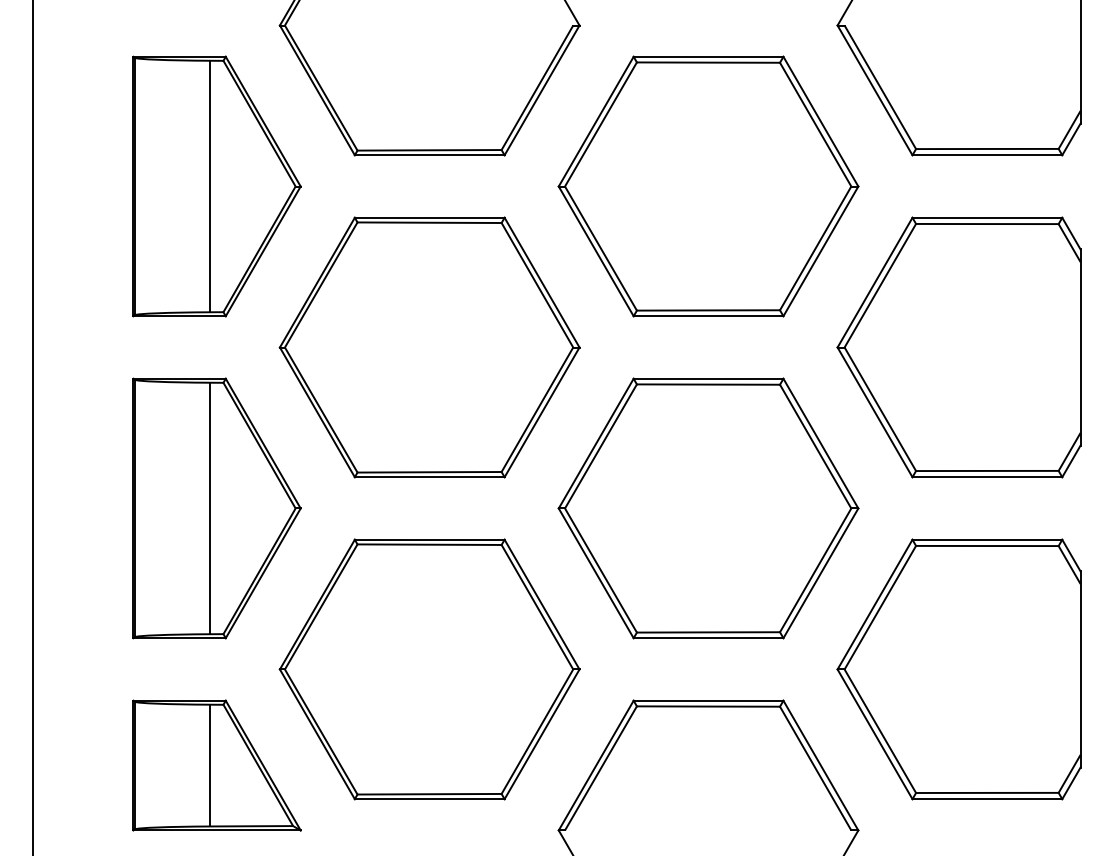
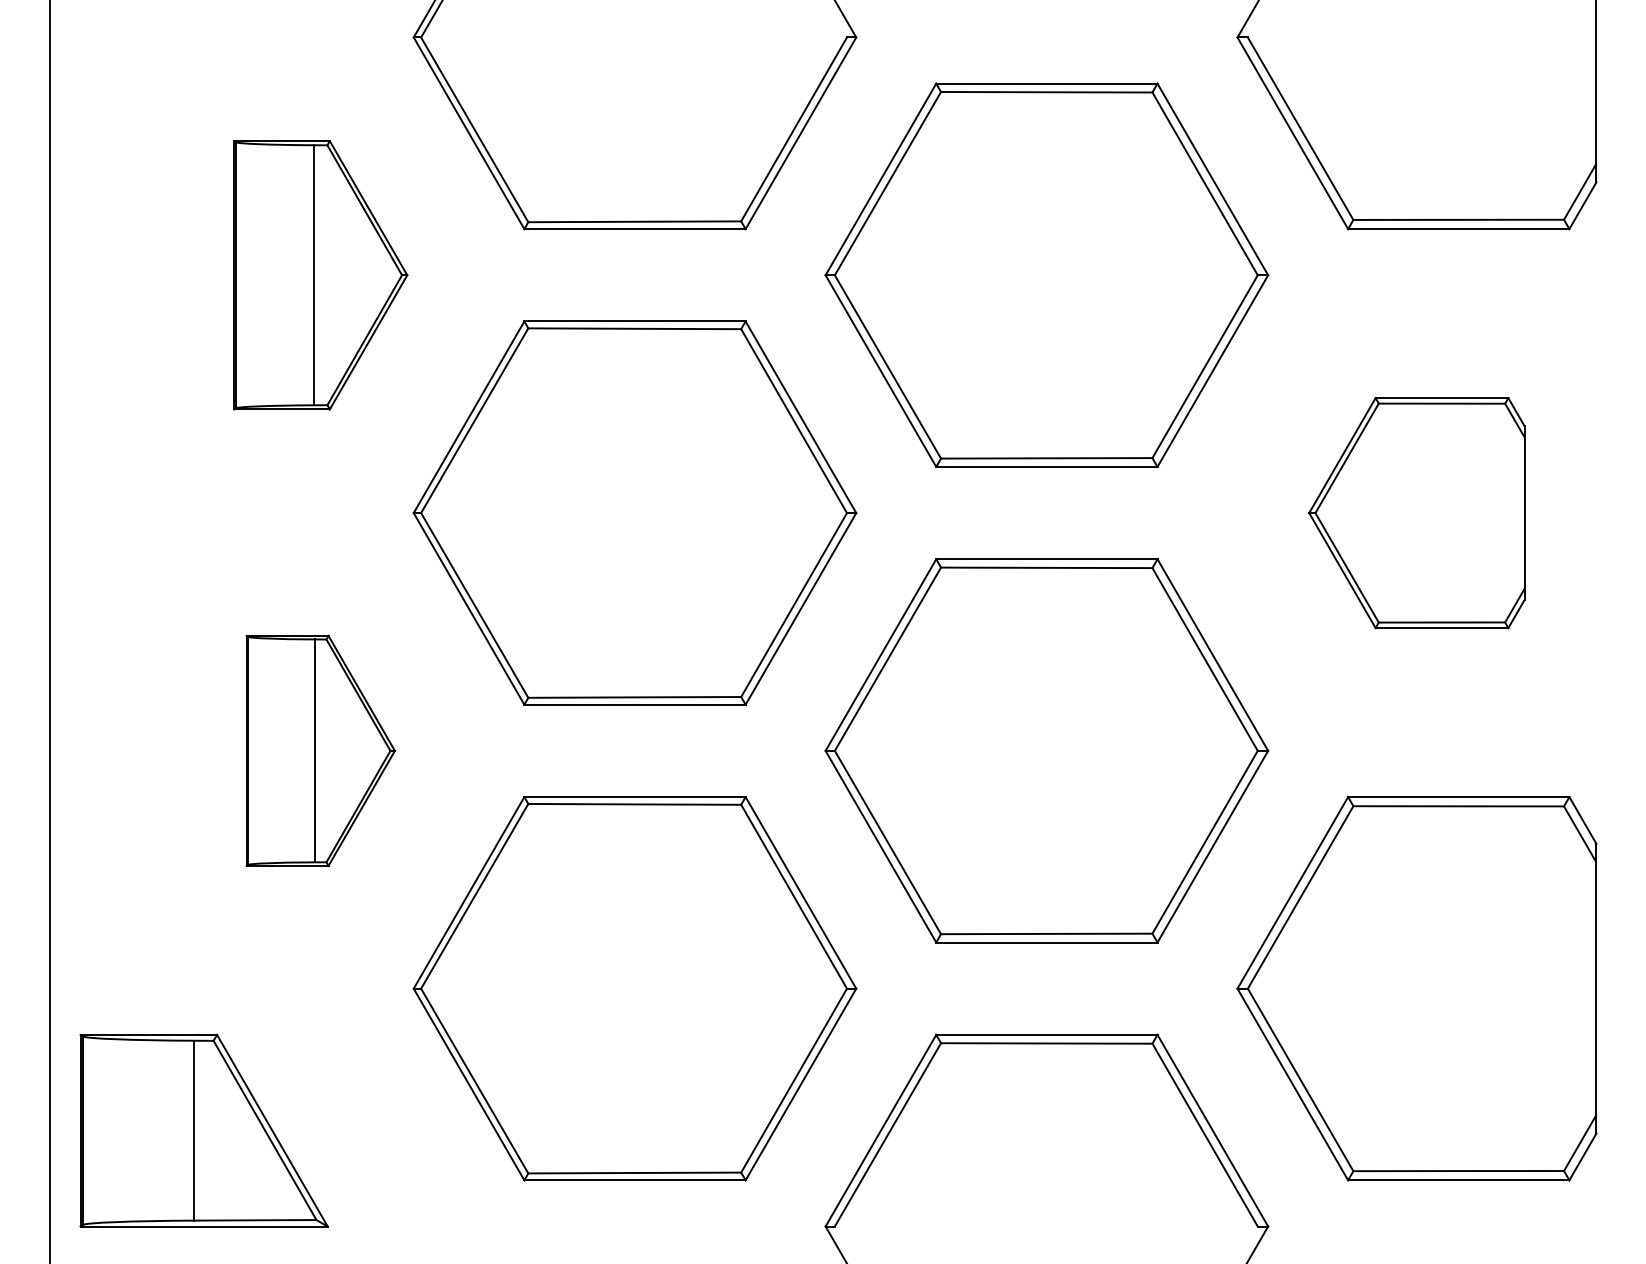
part: (216, 186) -> (320, 275), size x0.7
part: (958, 347) -> (1416, 513), size x0.6
part: (216, 508) -> (320, 750), size x0.6
part: (216, 765) -> (203, 1130), moved

